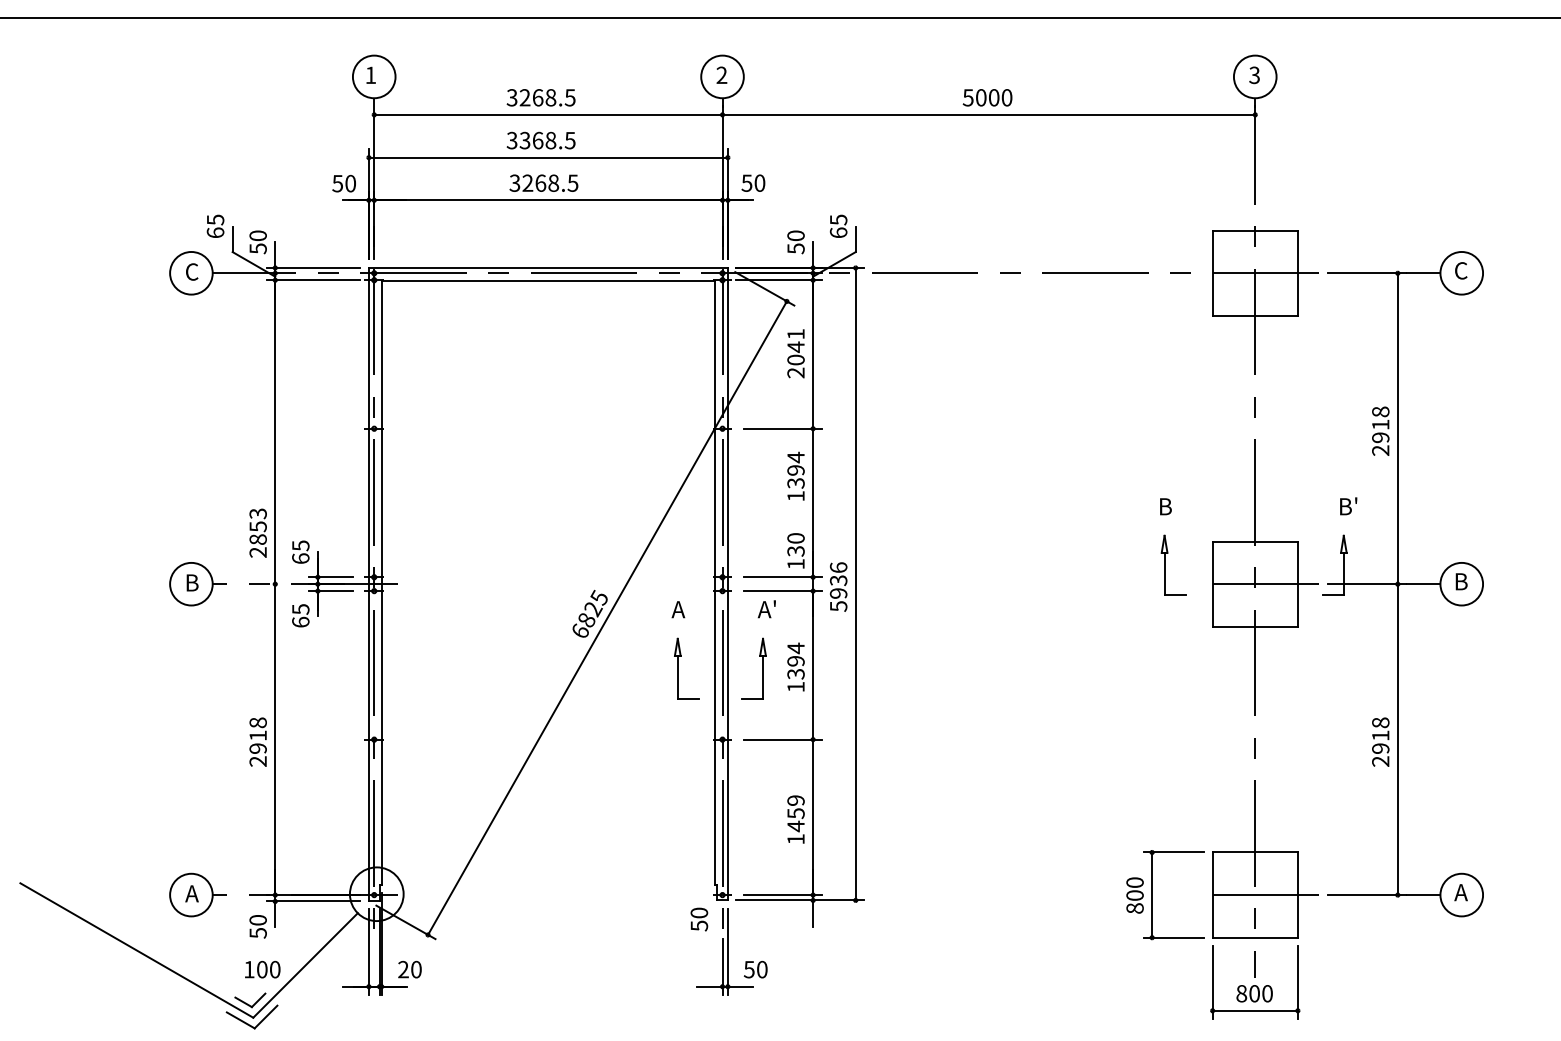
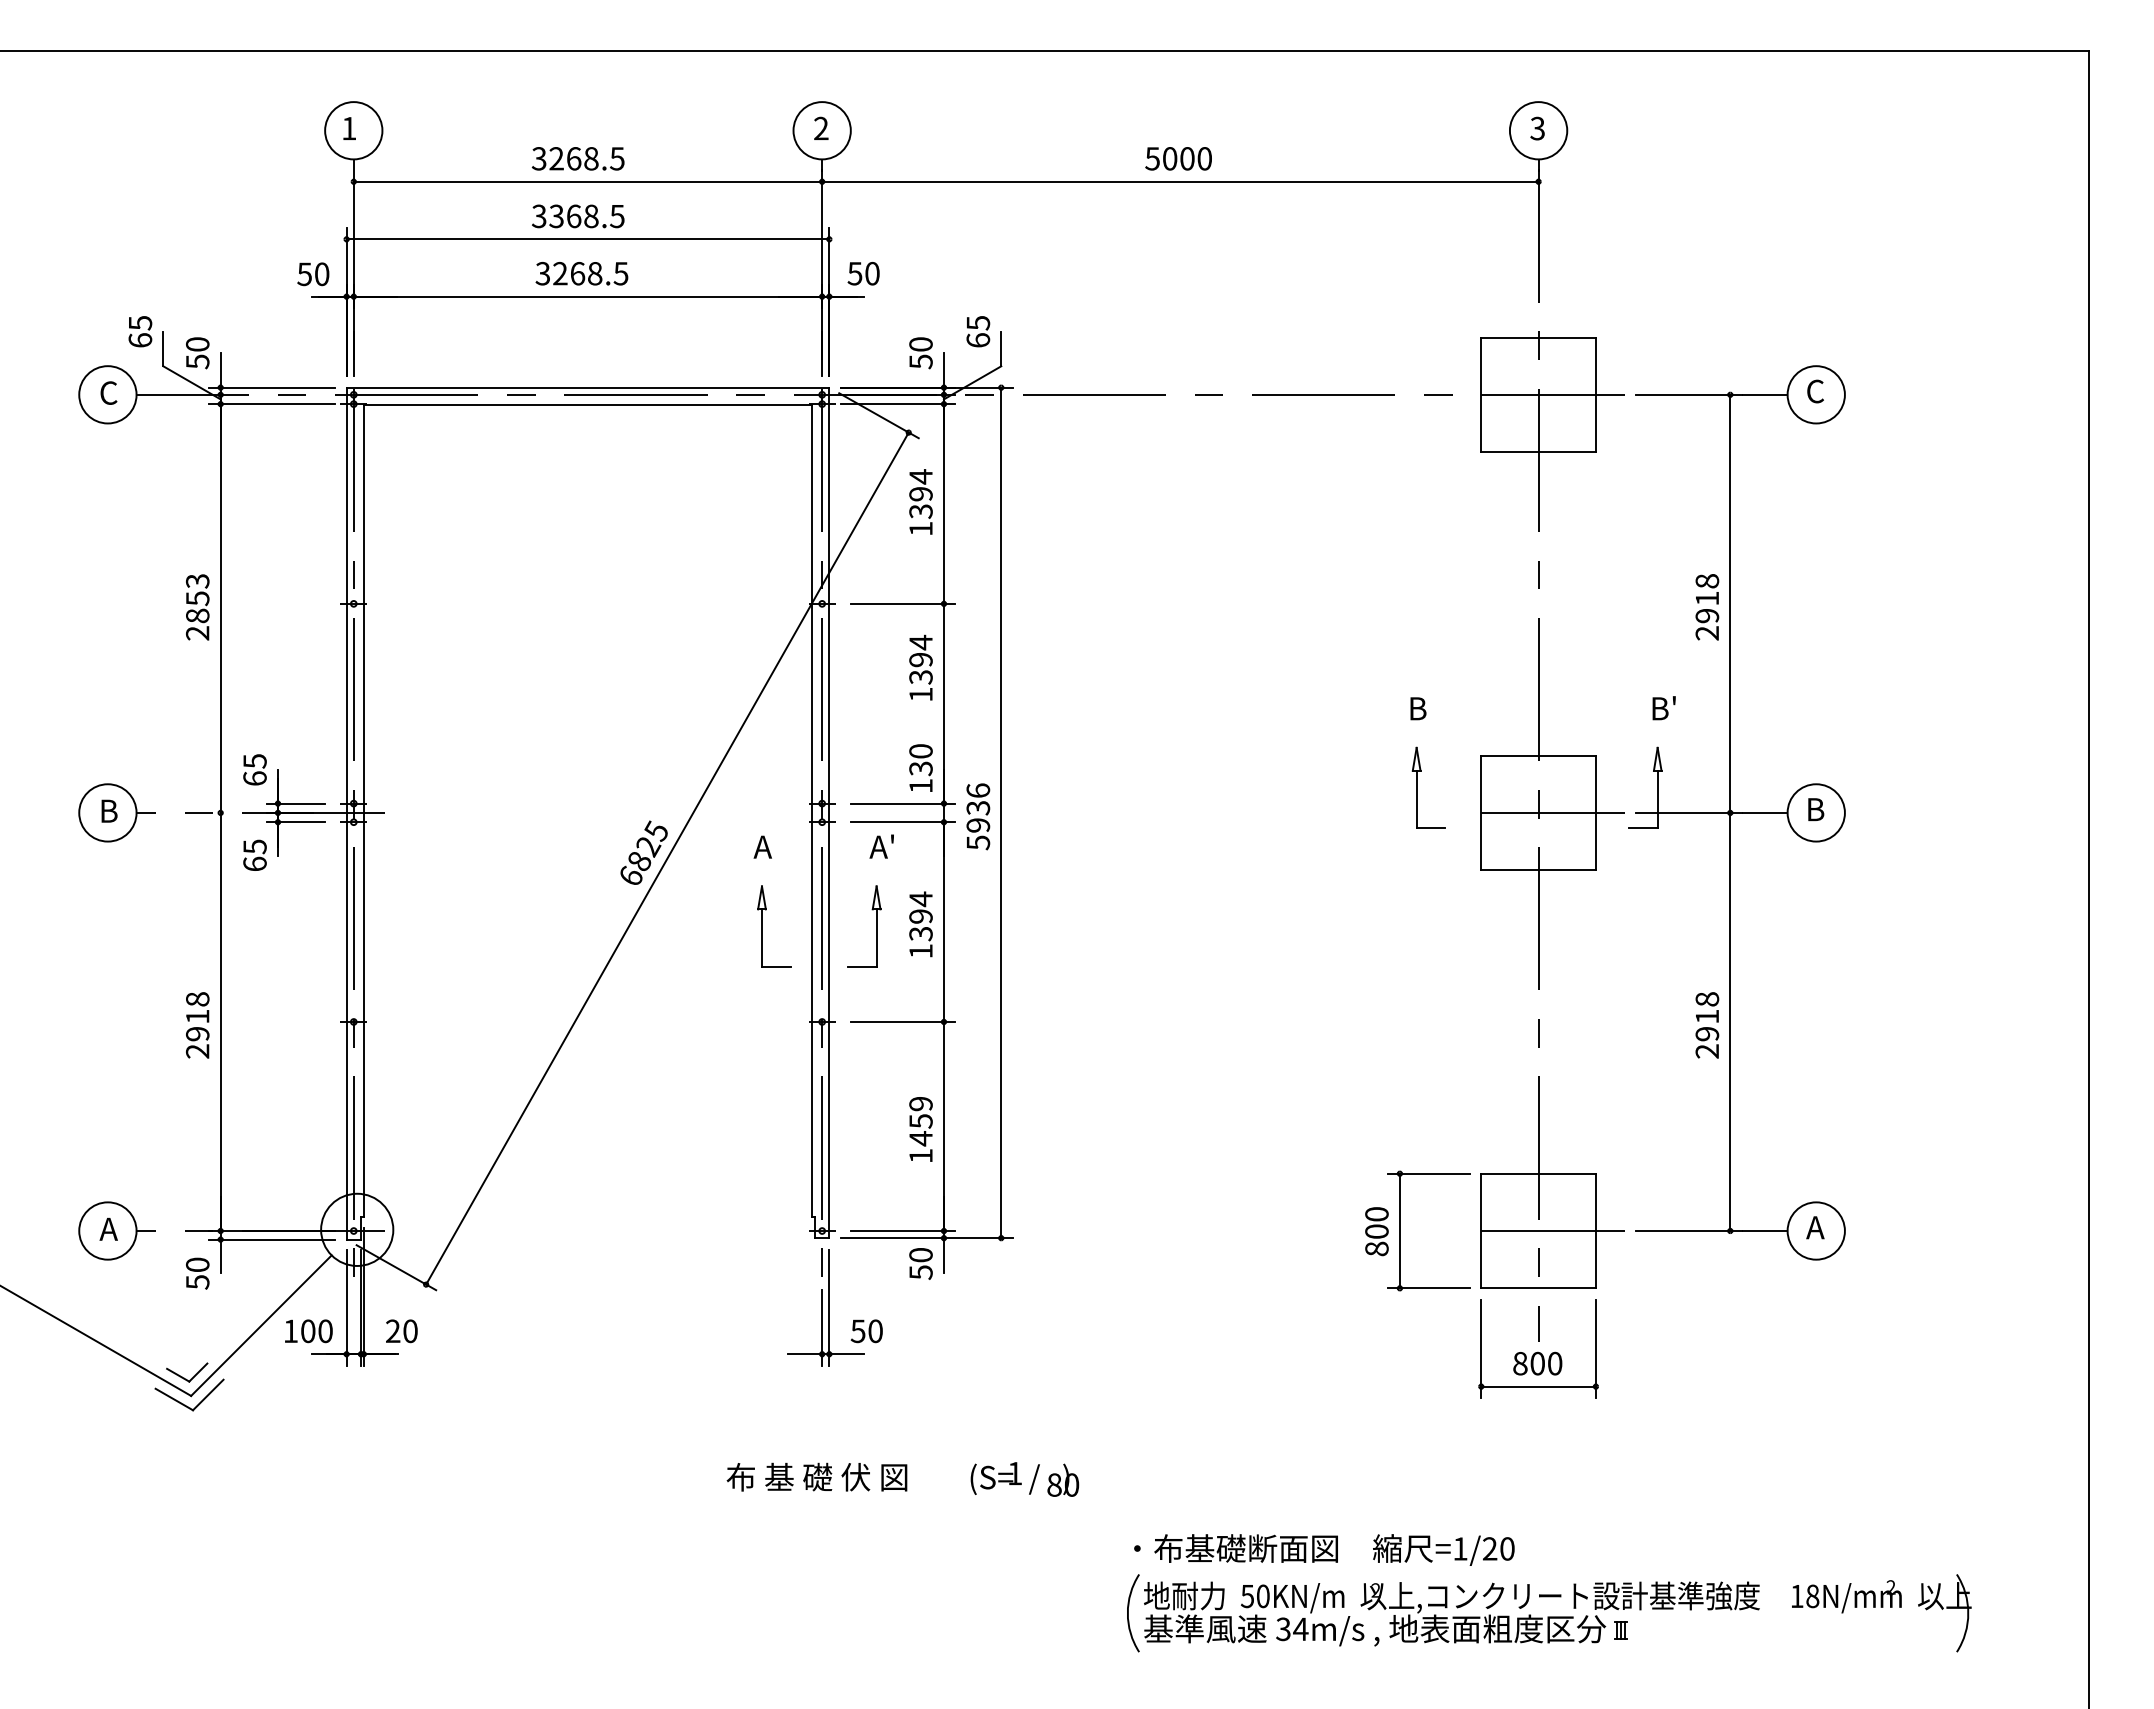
text: (795, 353) -> (920, 502), 2041 -> 1394
text: (258, 533) -> (197, 607), moved
text: (698, 919) -> (920, 1263), moved
text: (262, 969) -> (308, 1331), moved

